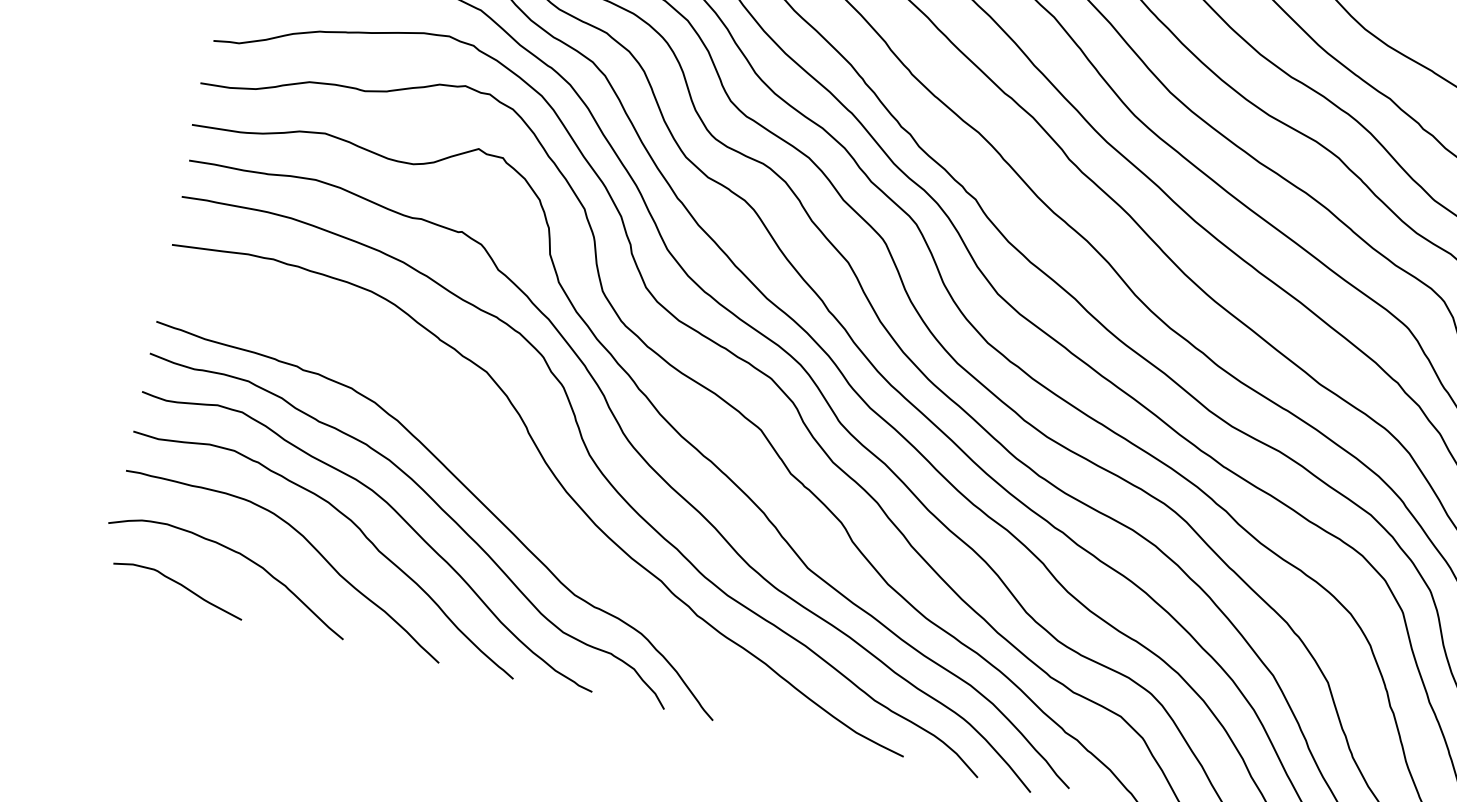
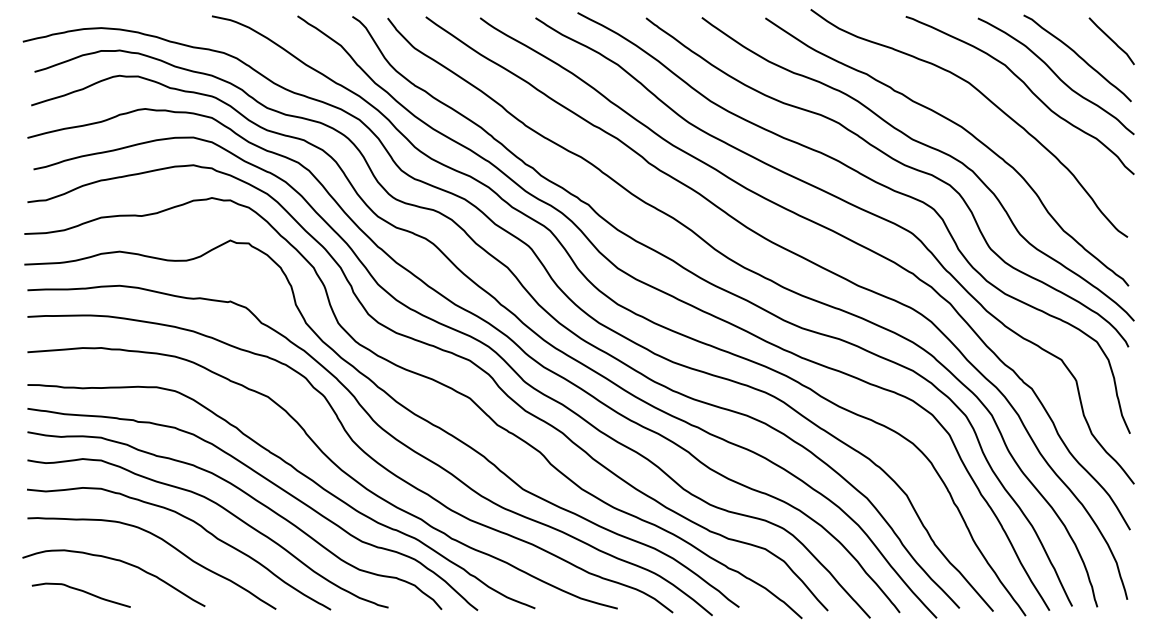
curve: (504, 481) -> (296, 471), added

